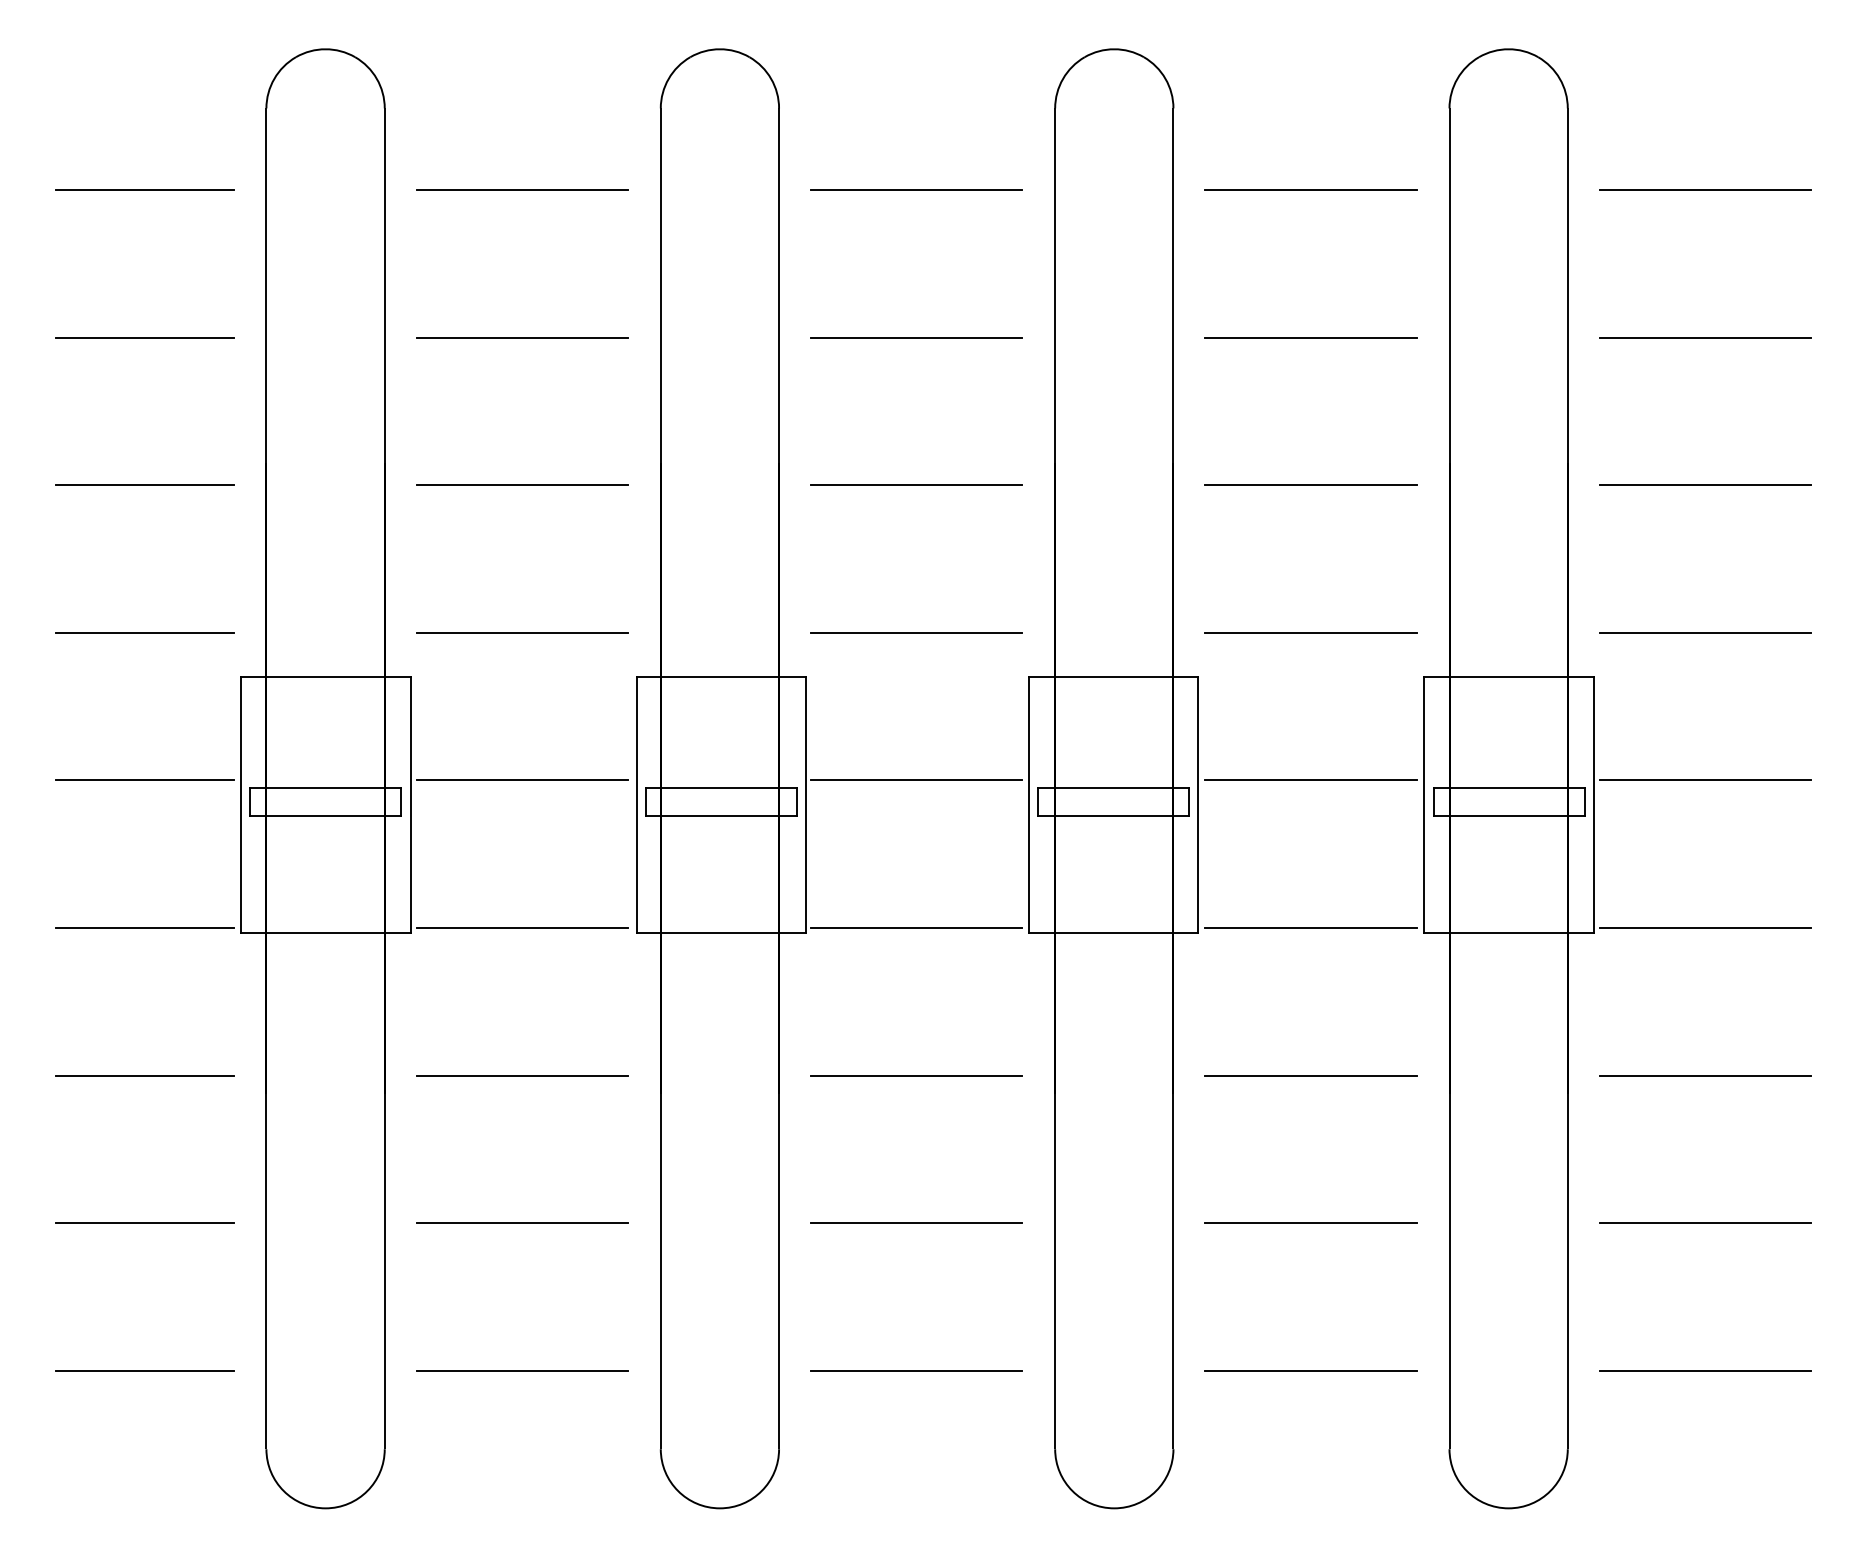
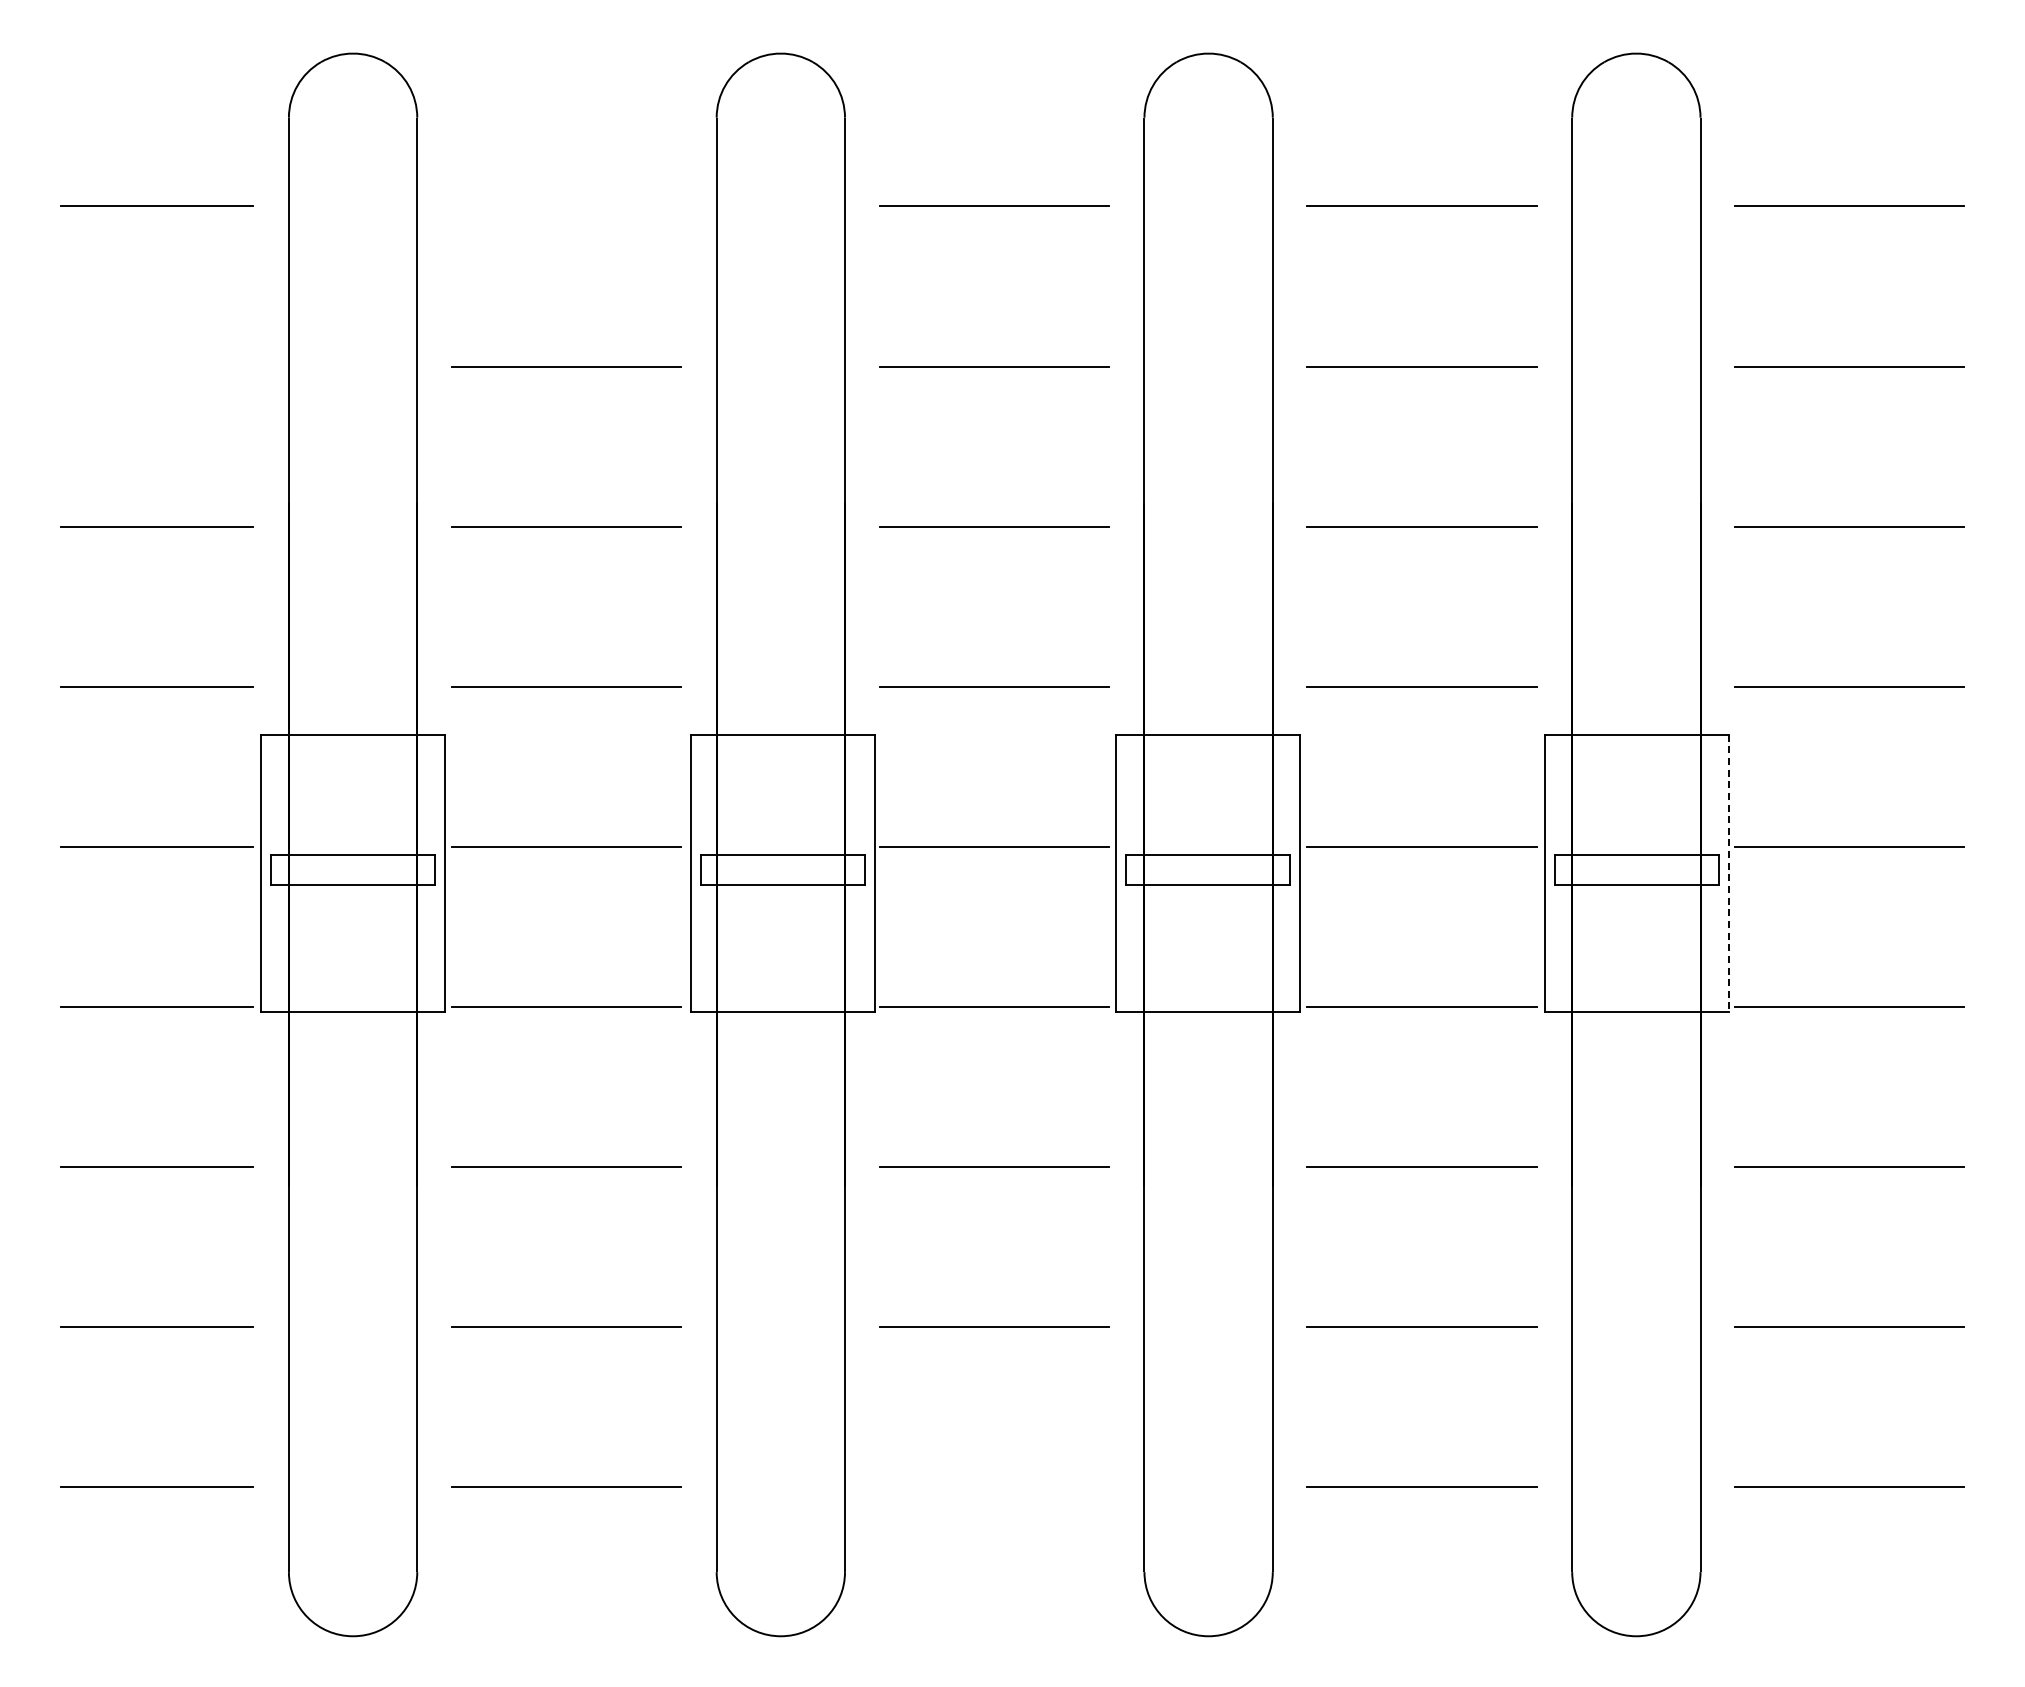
line: (522, 189) -> (566, 205), removed
line: (144, 337) -> (156, 366), removed
line: (1593, 805) -> (1728, 873), solid -> dashed
line: (915, 1370) -> (993, 1486), removed

